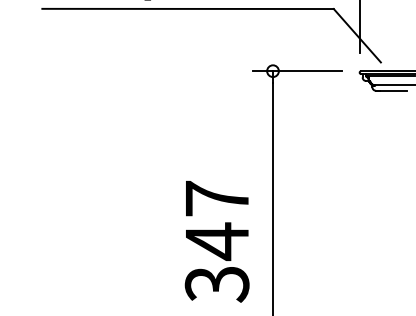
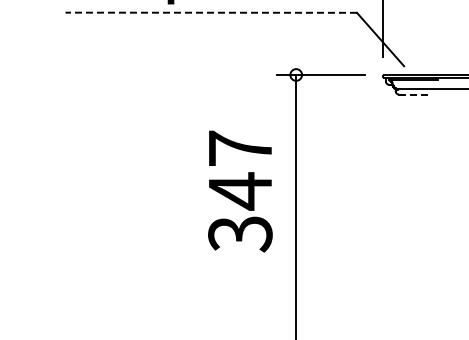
line: (188, 8) -> (211, 12), solid -> dashed
line: (391, 90) -> (414, 94), solid -> dashed
text: (217, 241) -> (240, 191), moved

